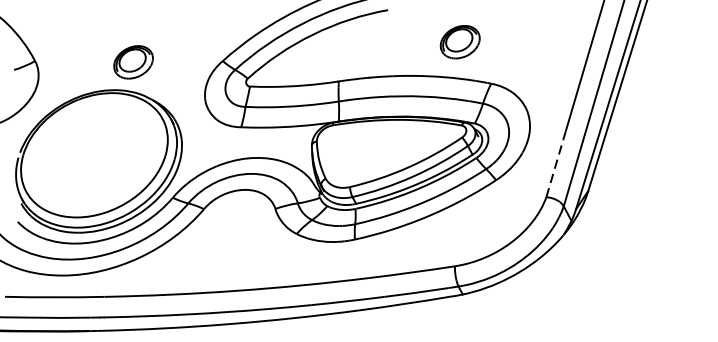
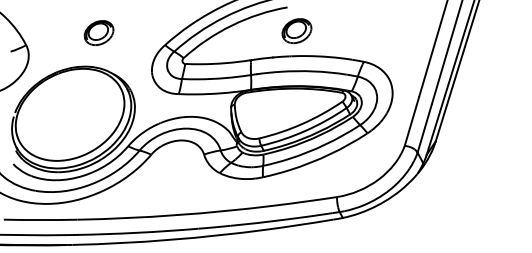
part: (459, 42) -> (296, 31), moved
part: (132, 61) -> (98, 32), moved
line: (556, 164) -> (412, 121), dashed -> solid

